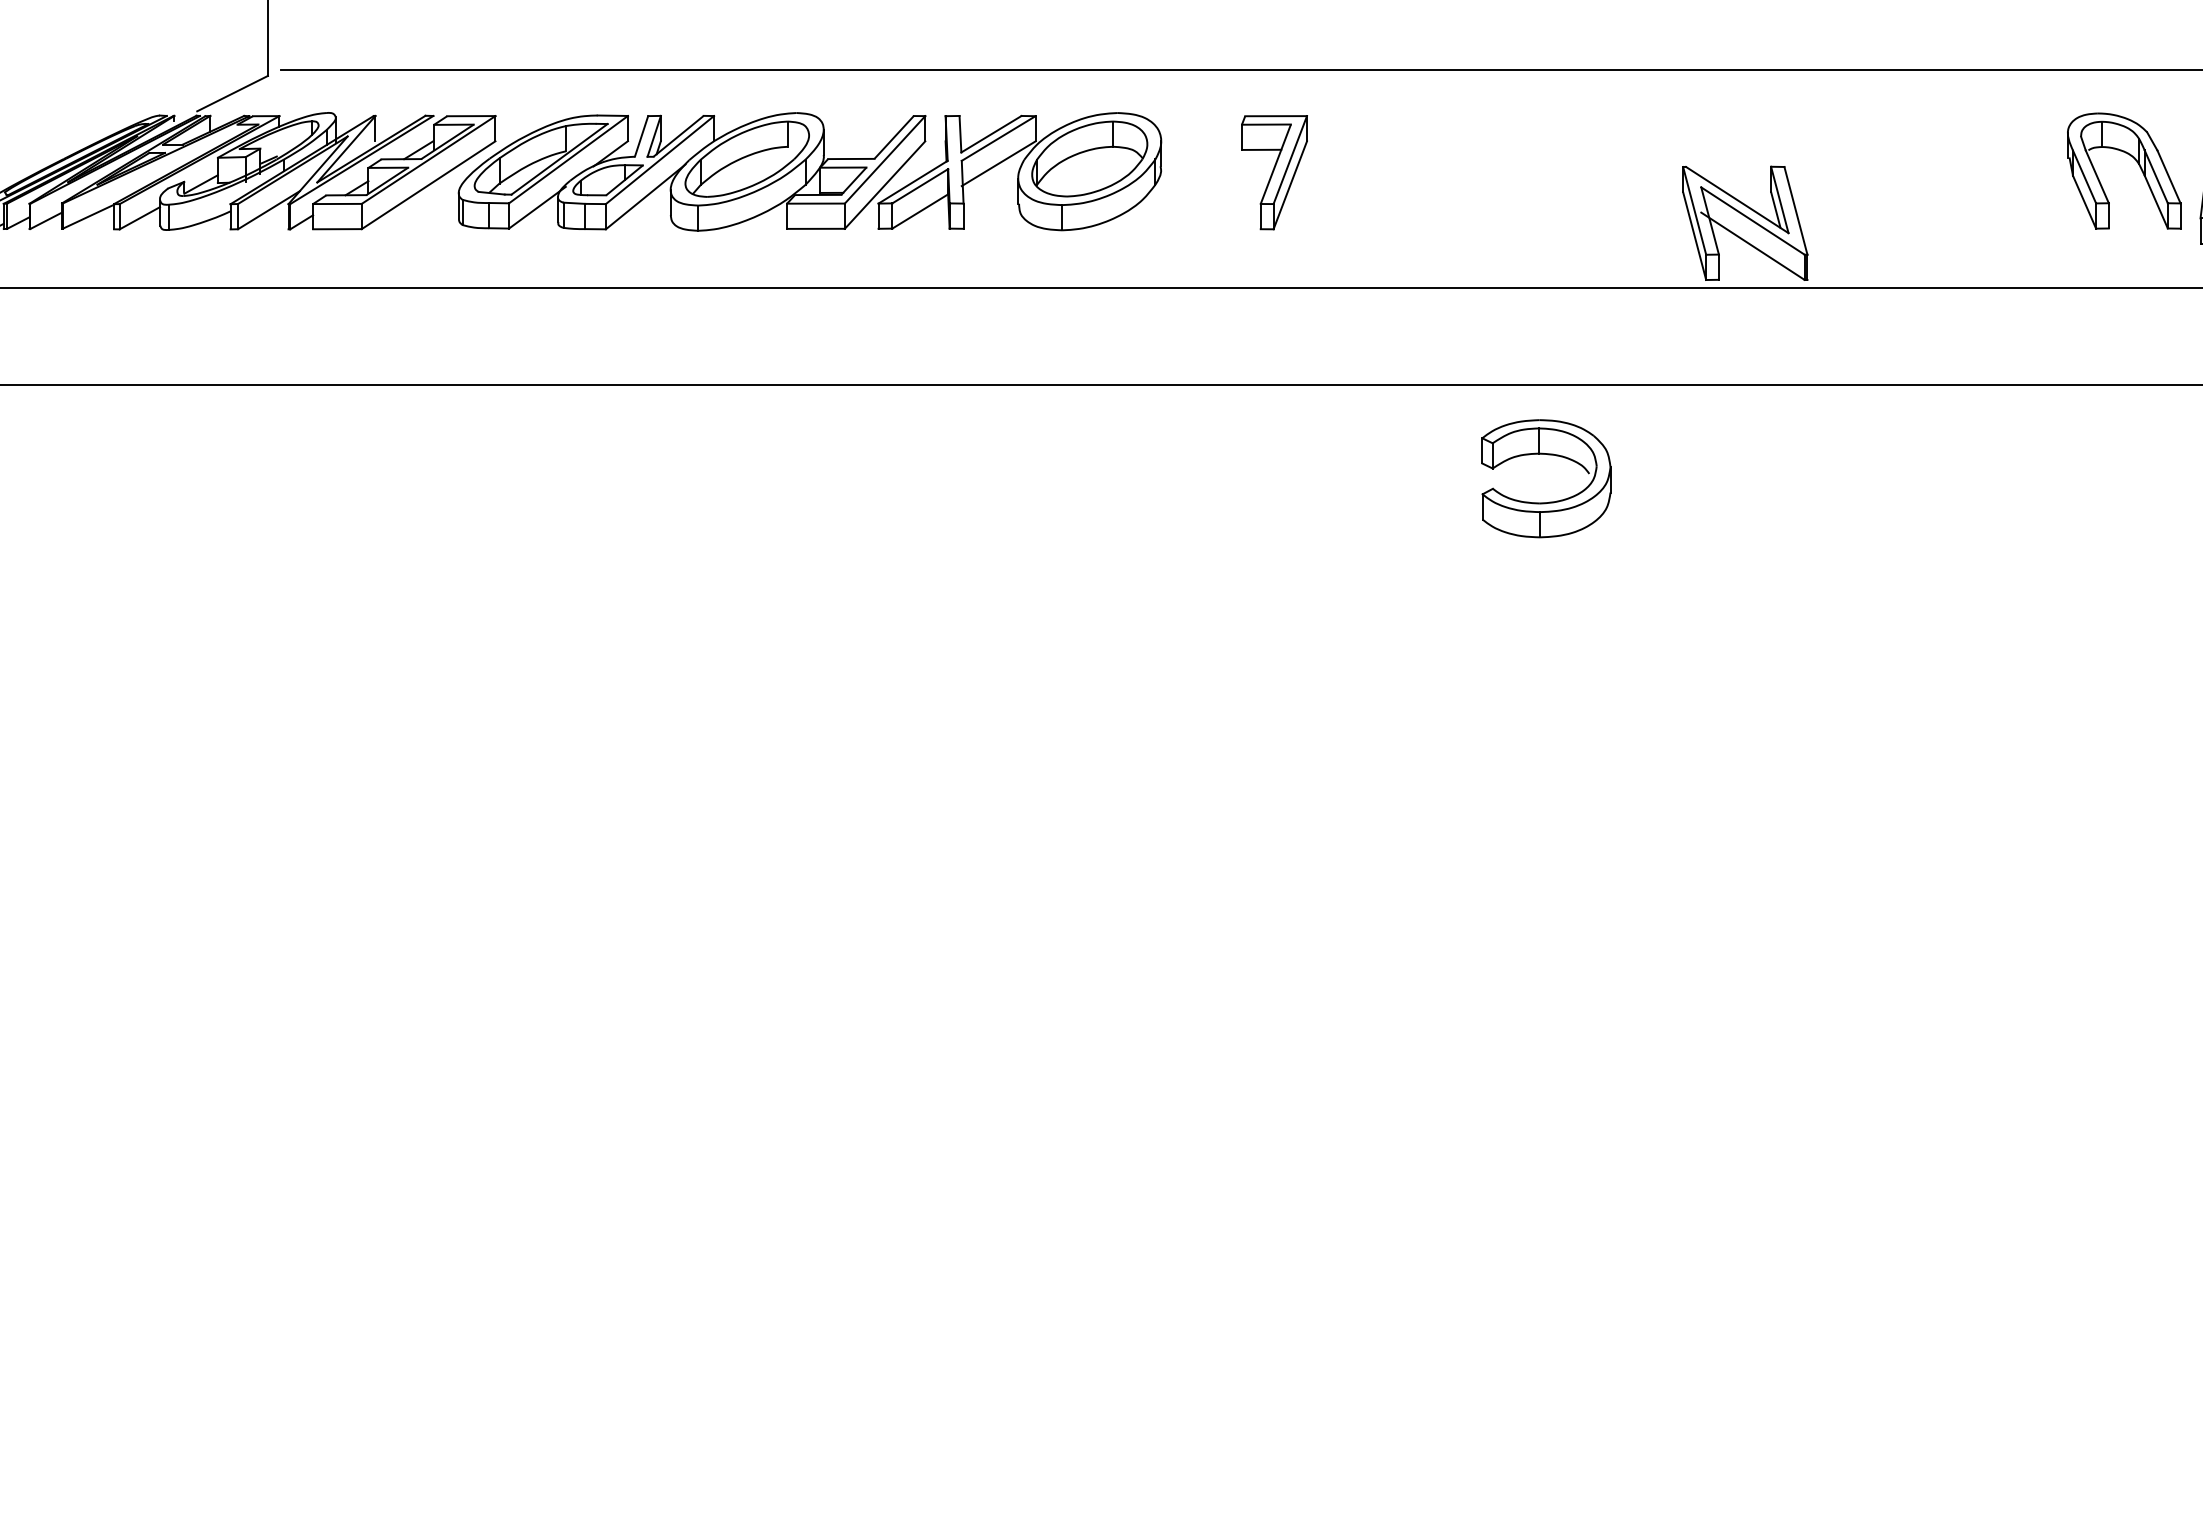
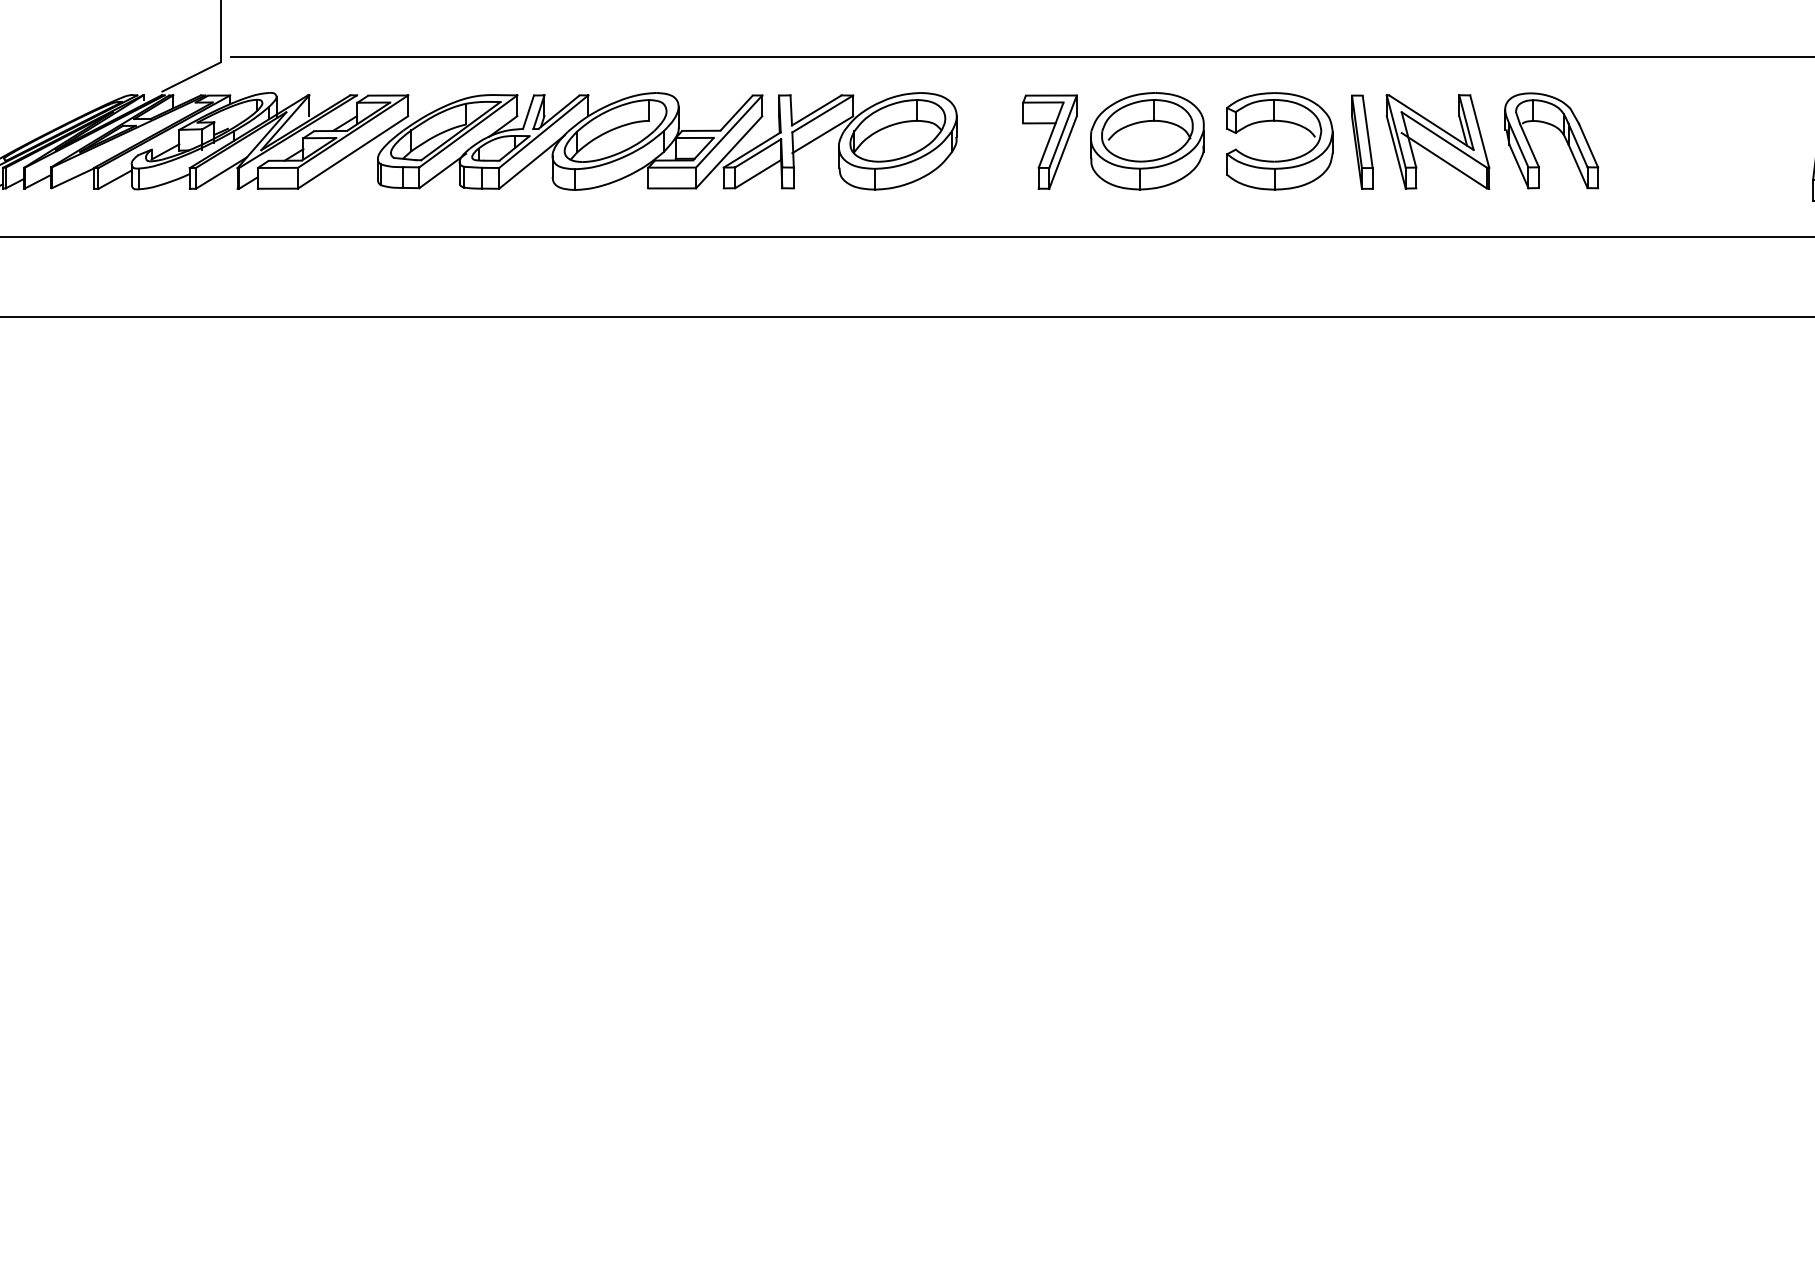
part: (2136, 162) -> (1561, 133), moved
part: (1392, 171) -> (1147, 141), added
part: (1653, 172) -> (1362, 141), added
part: (1745, 222) -> (1438, 141), moved
part: (1548, 455) -> (1281, 122), moved

